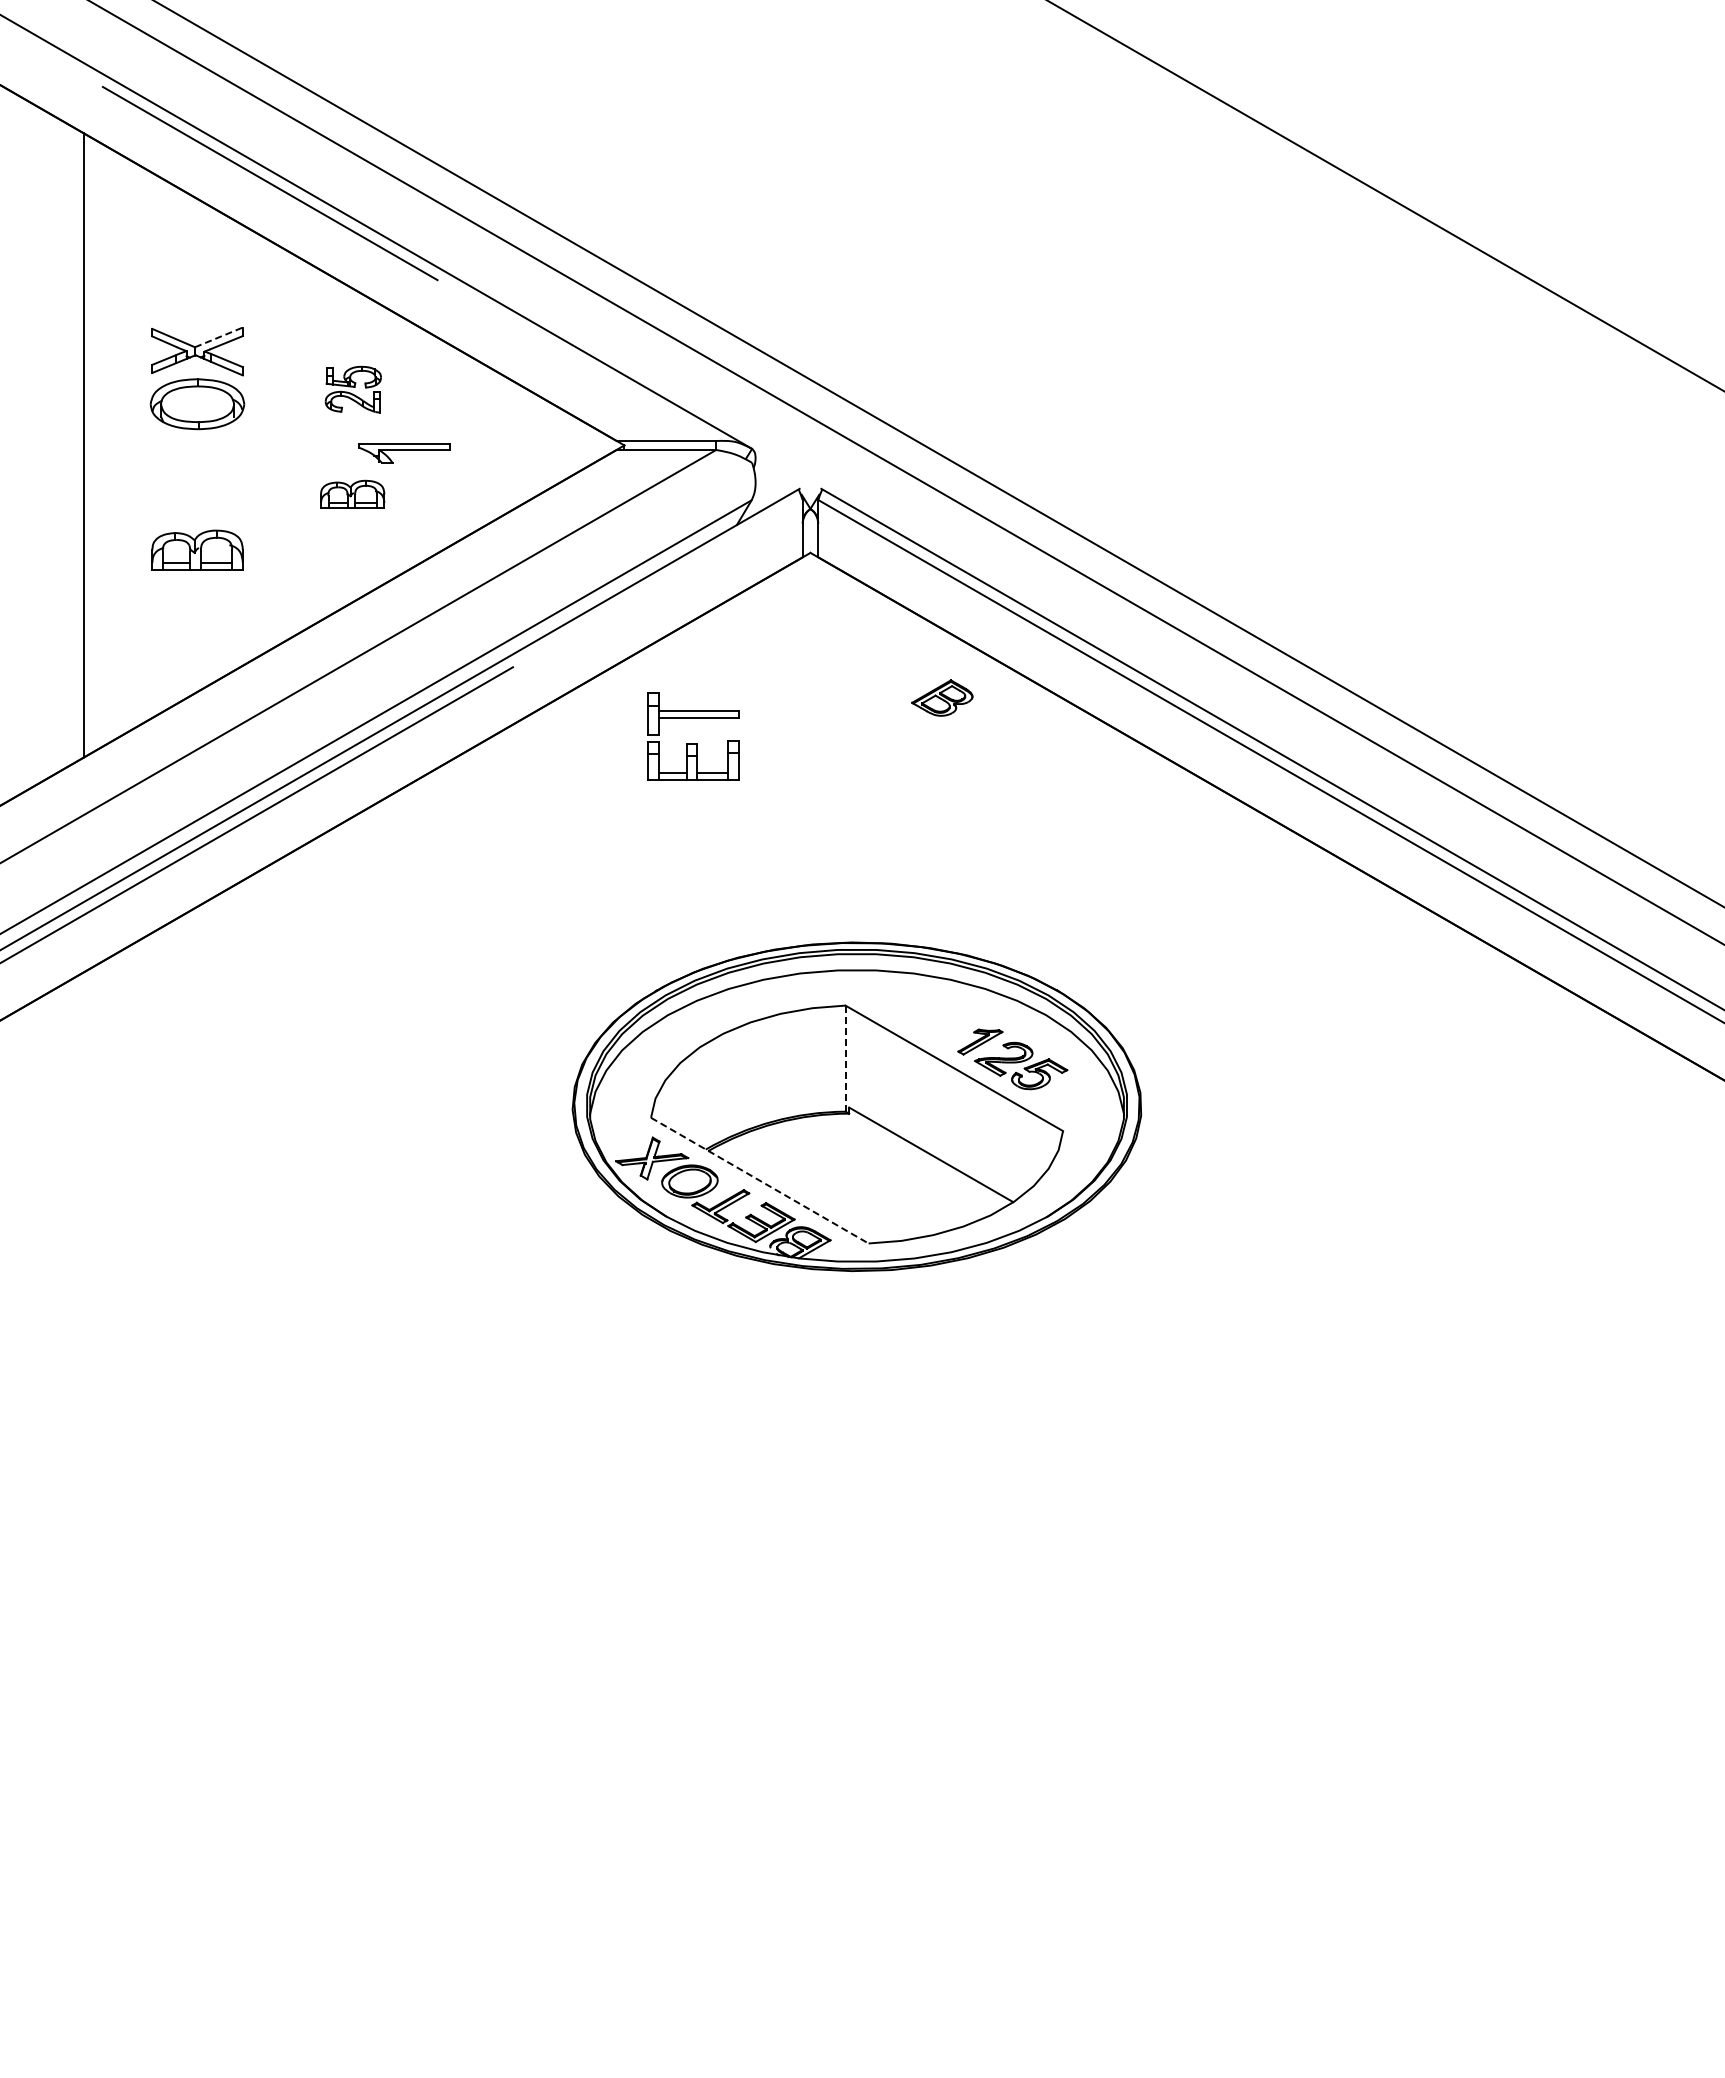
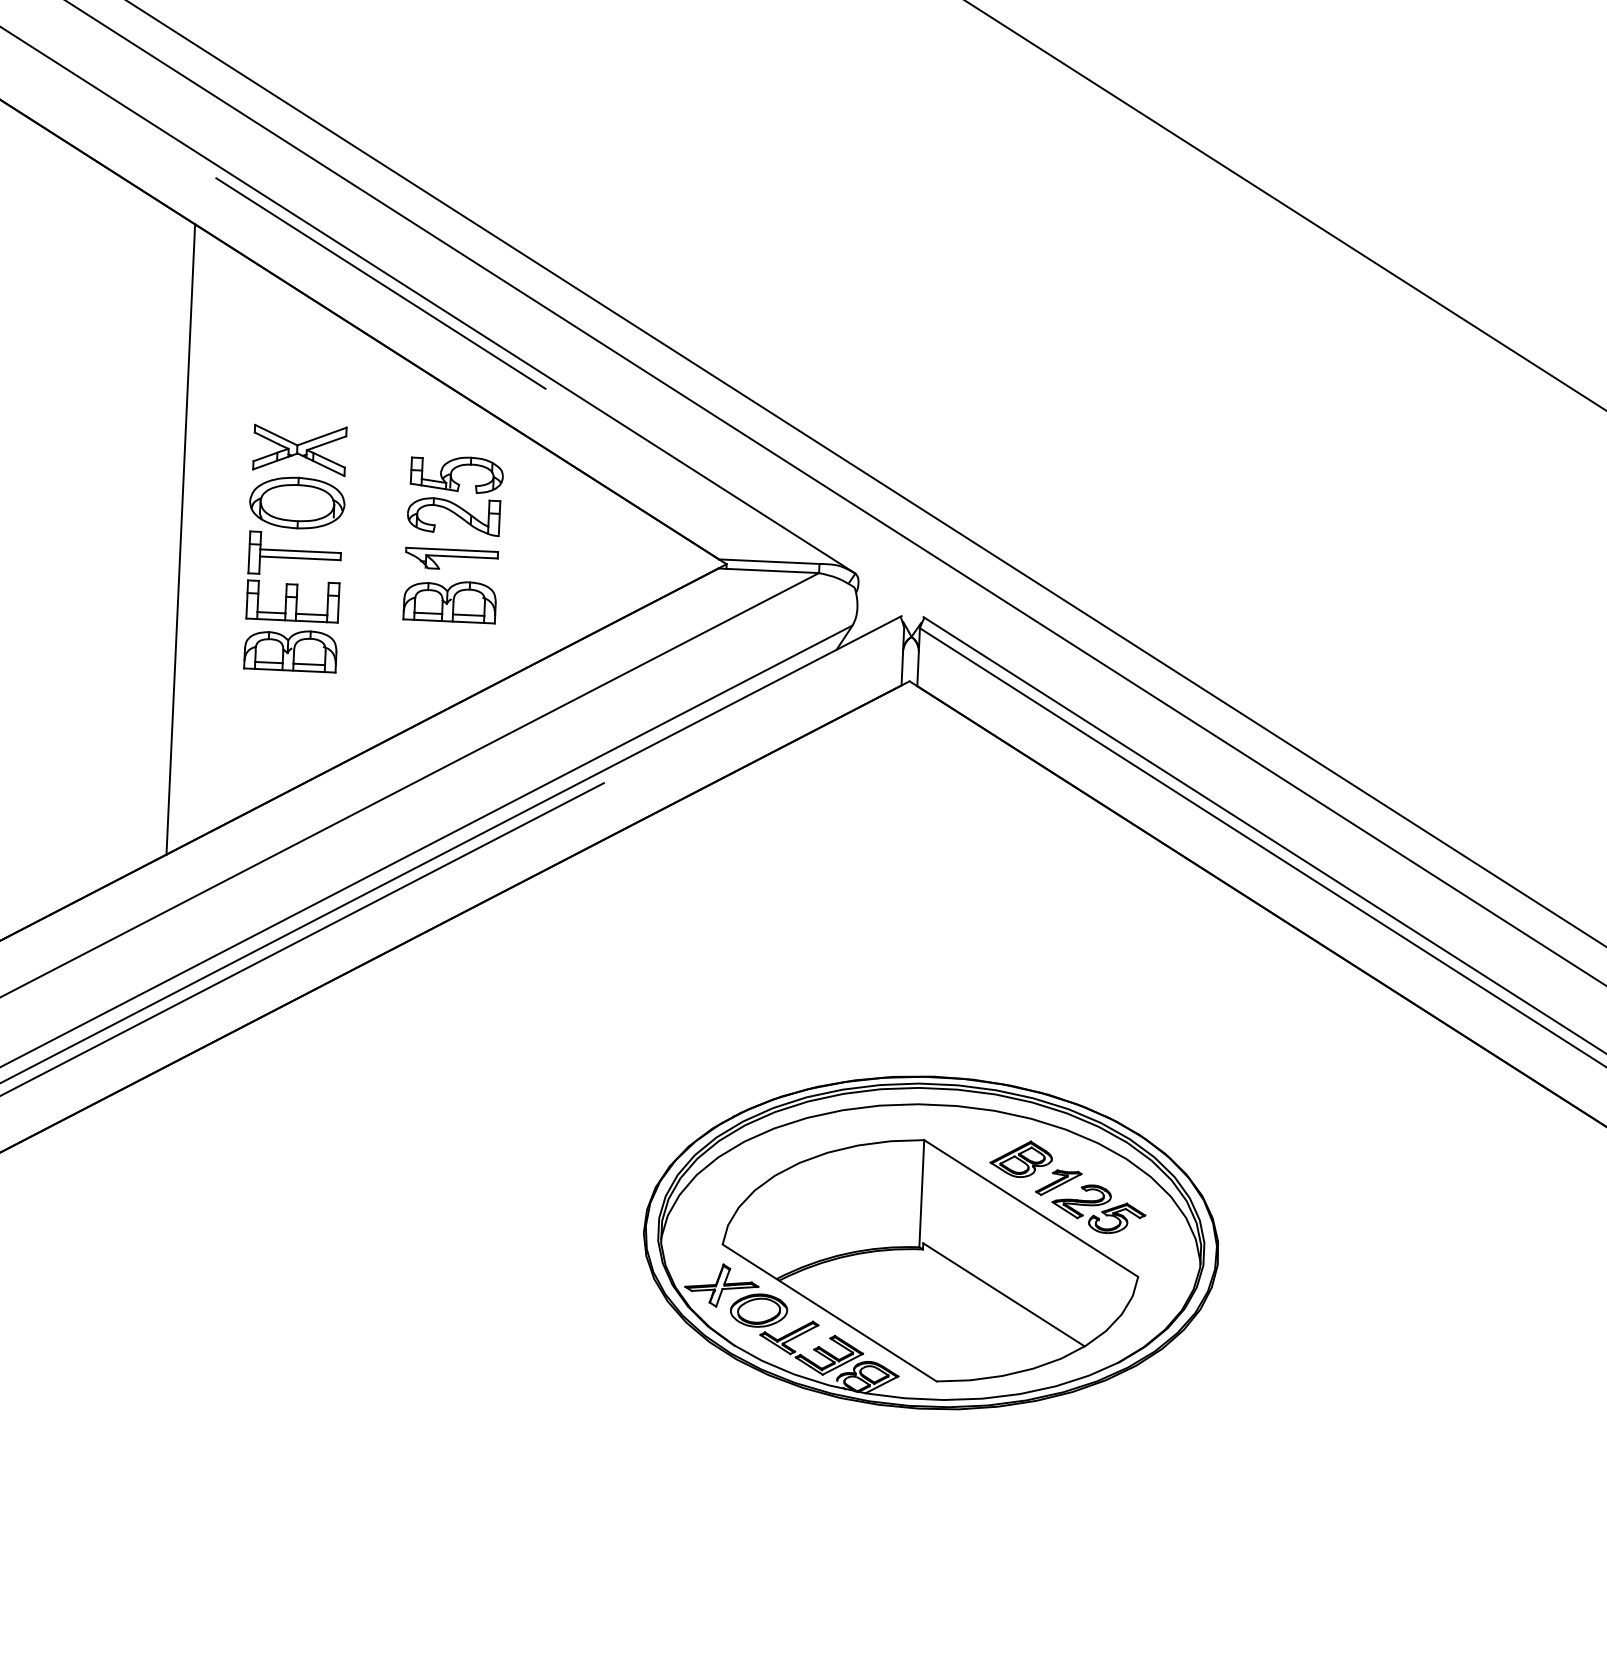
line: (218, 337) -> (321, 436), dashed -> solid
part: (353, 389) -> (455, 495), size x1.67
part: (404, 453) -> (451, 559), moved
part: (352, 494) -> (449, 601), size x1.43
part: (942, 697) -> (1021, 1158), moved
part: (693, 743) -> (293, 584), moved
line: (845, 1058) -> (921, 1193), dashed -> solid
line: (759, 1180) -> (829, 1312), dashed -> solid

